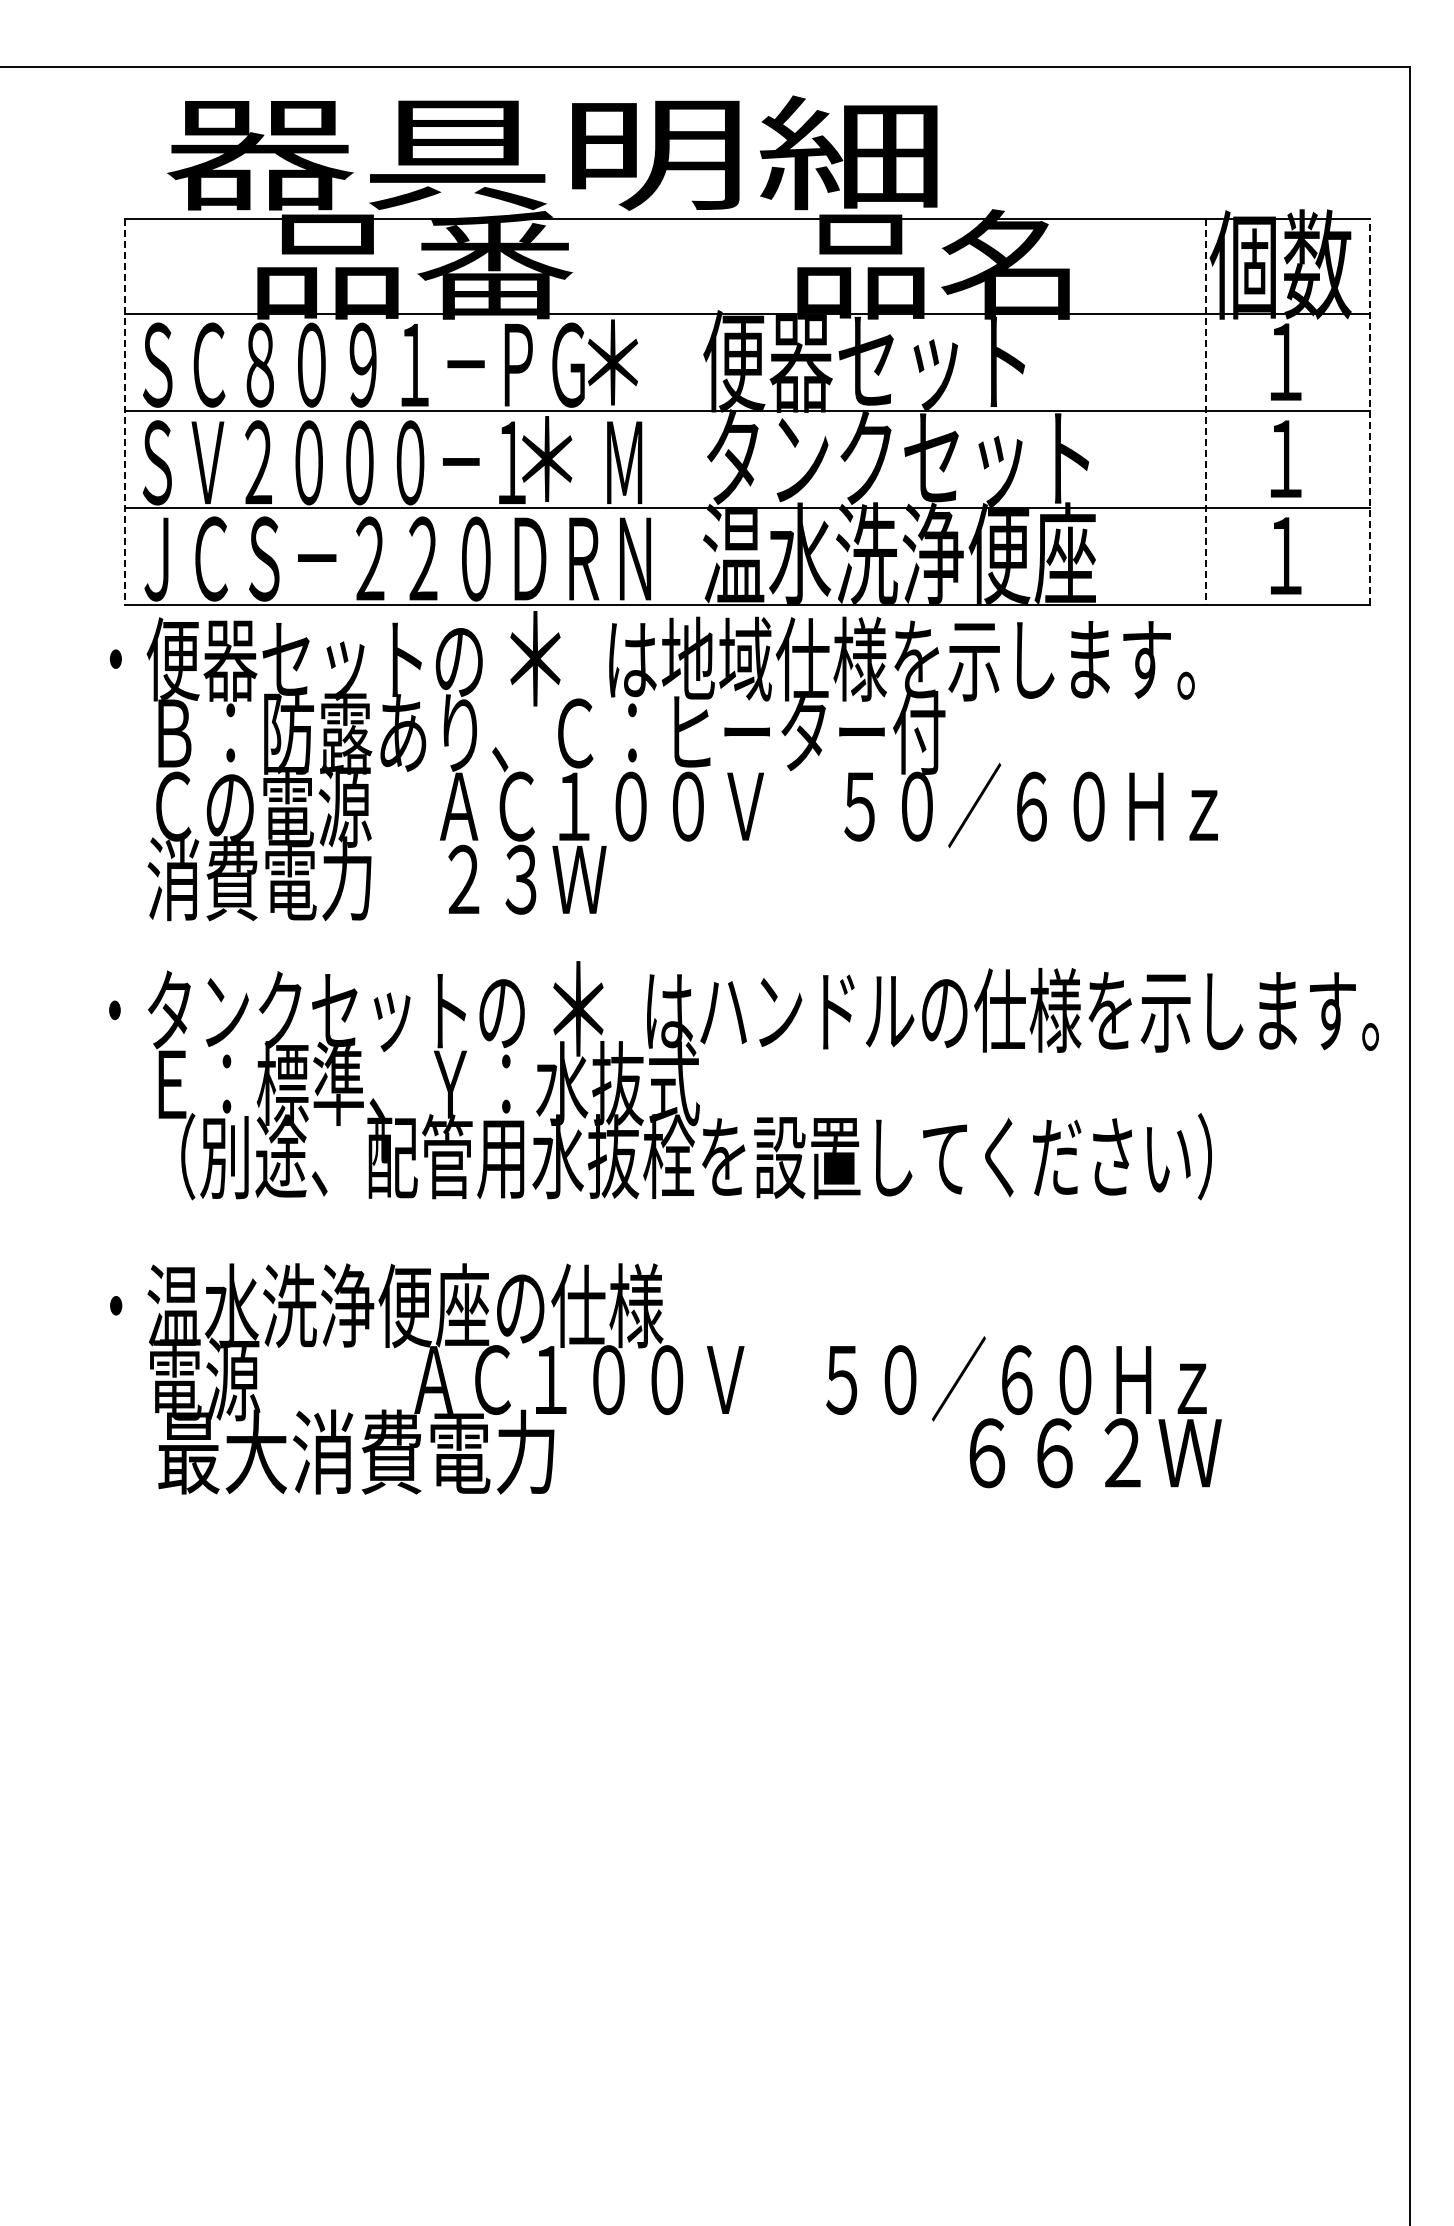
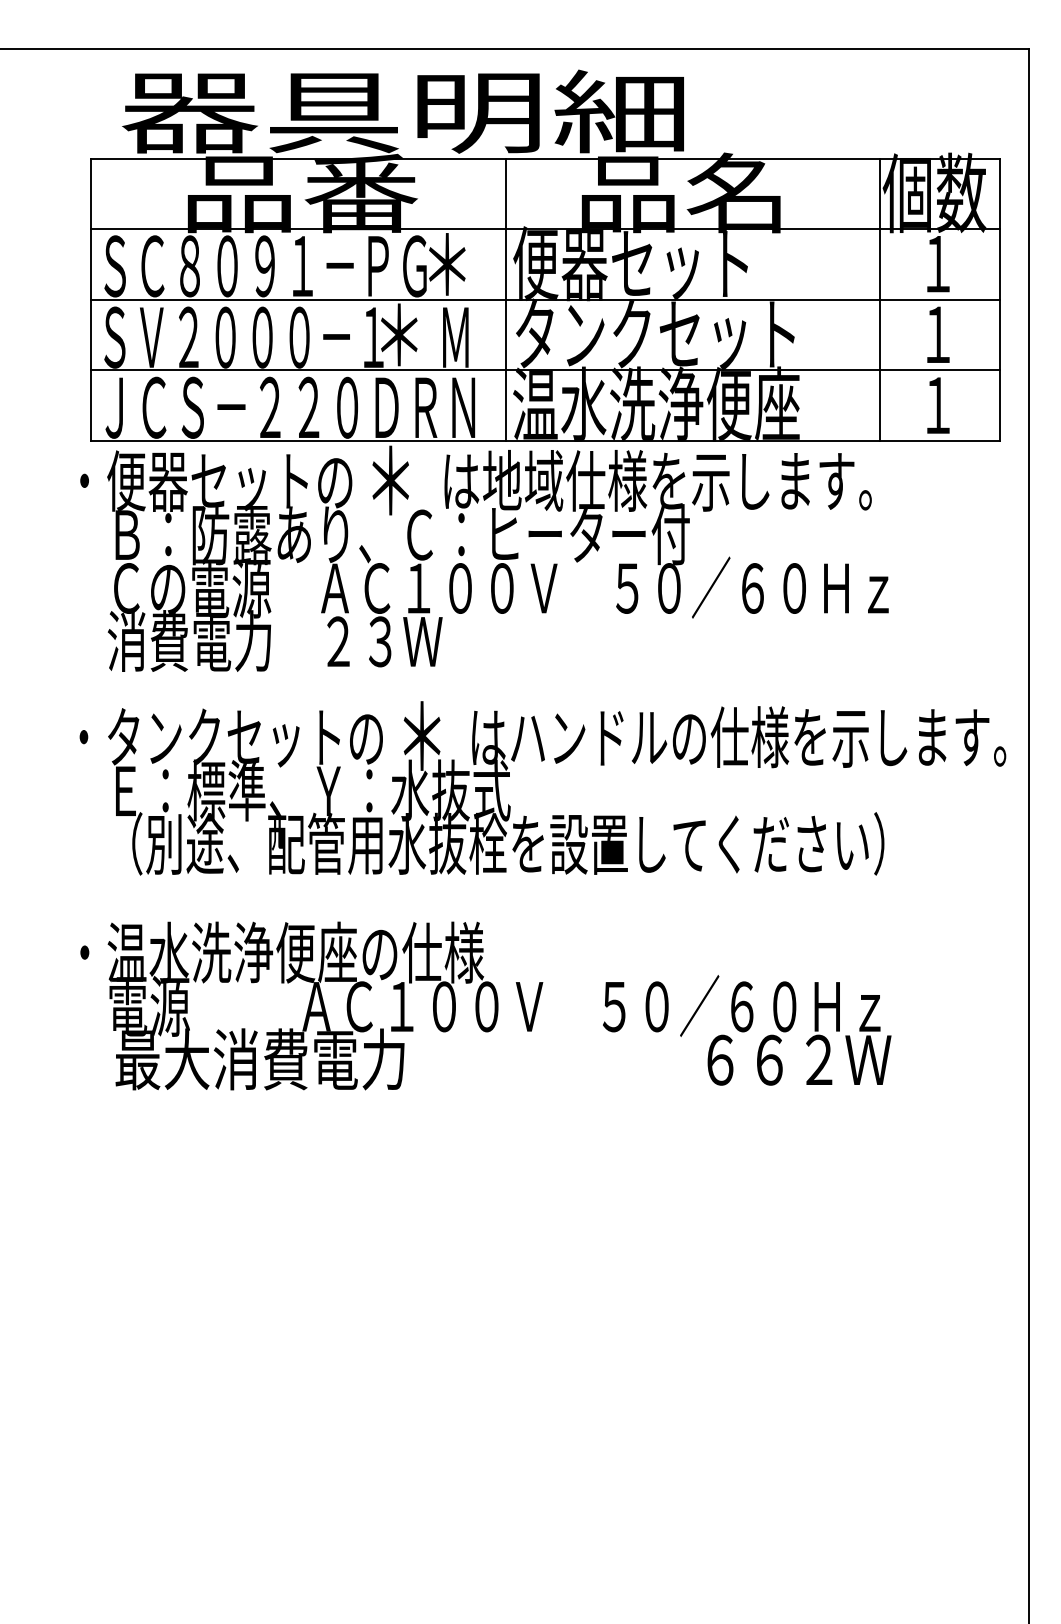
line: (124, 411) -> (90, 300), dashed -> solid
line: (693, 411) -> (506, 300), added
line: (1205, 411) -> (879, 300), dashed -> solid
line: (1370, 411) -> (999, 300), dashed -> solid

